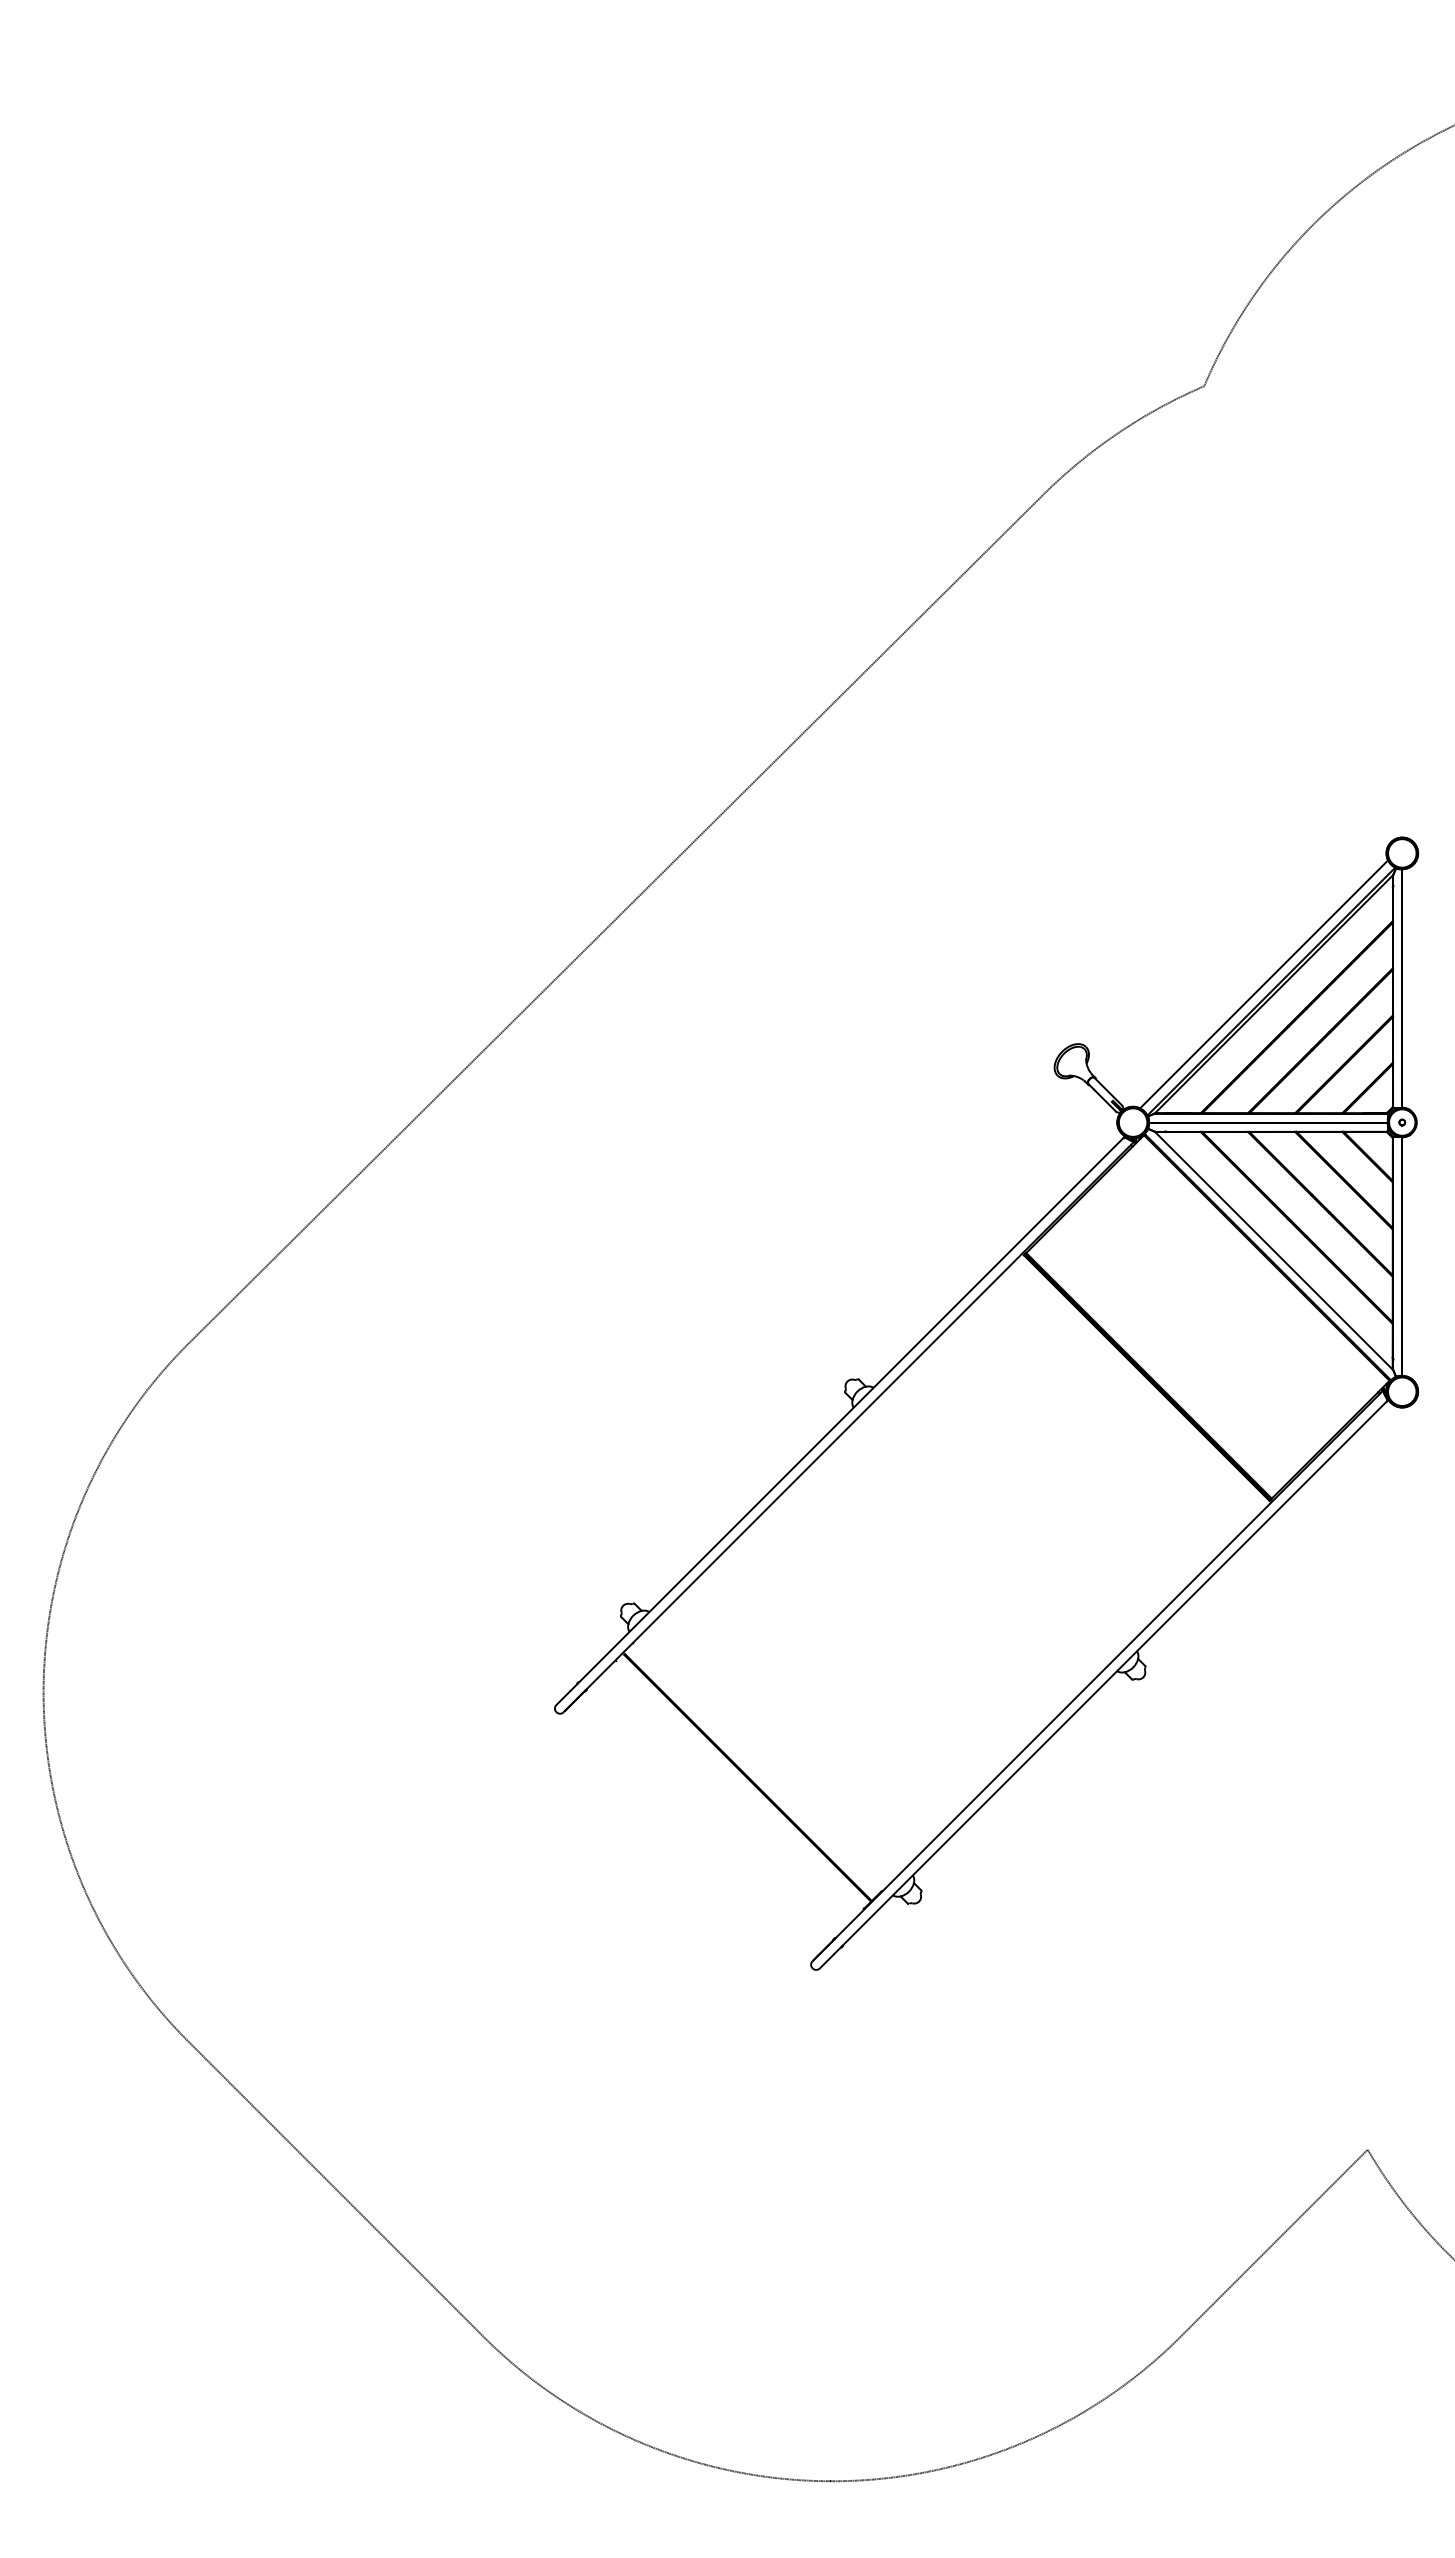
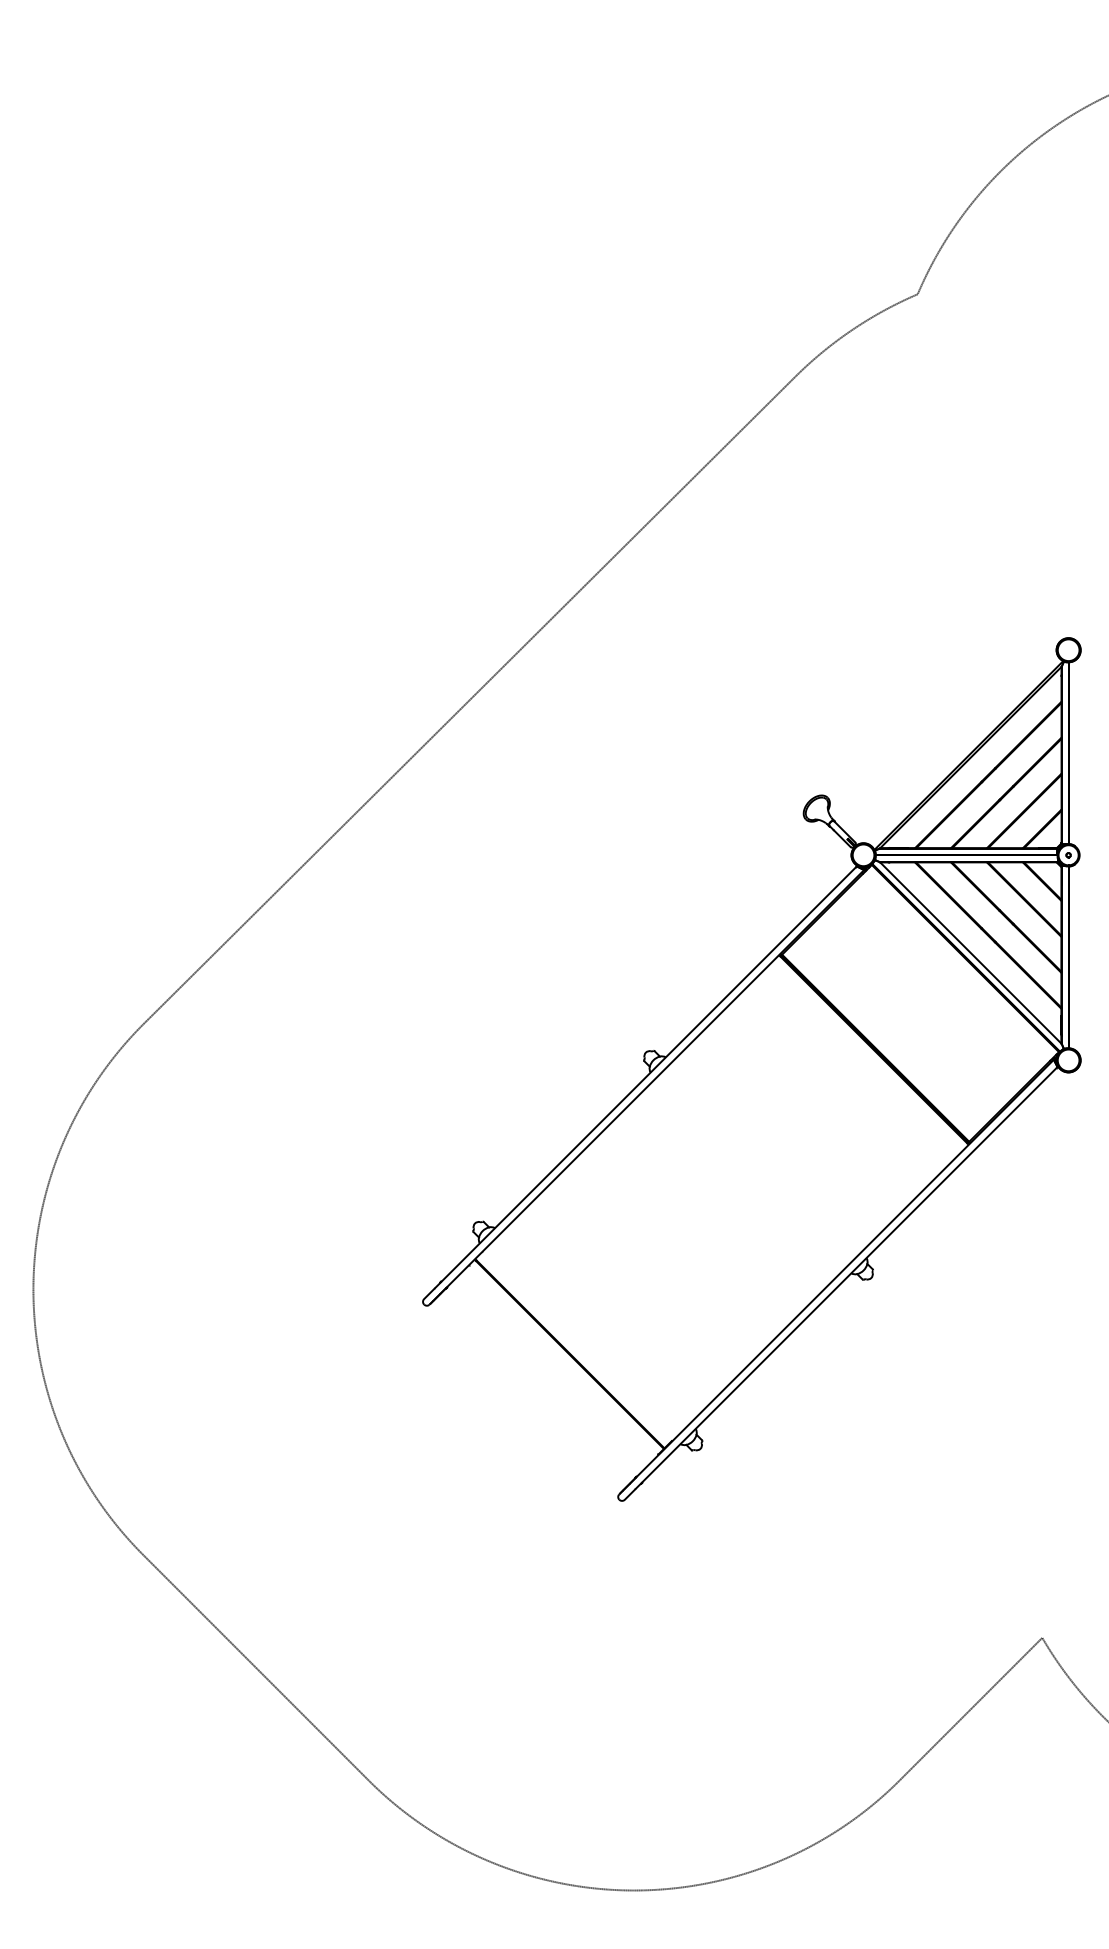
line: (1264, 984) -> (963, 750), removed

